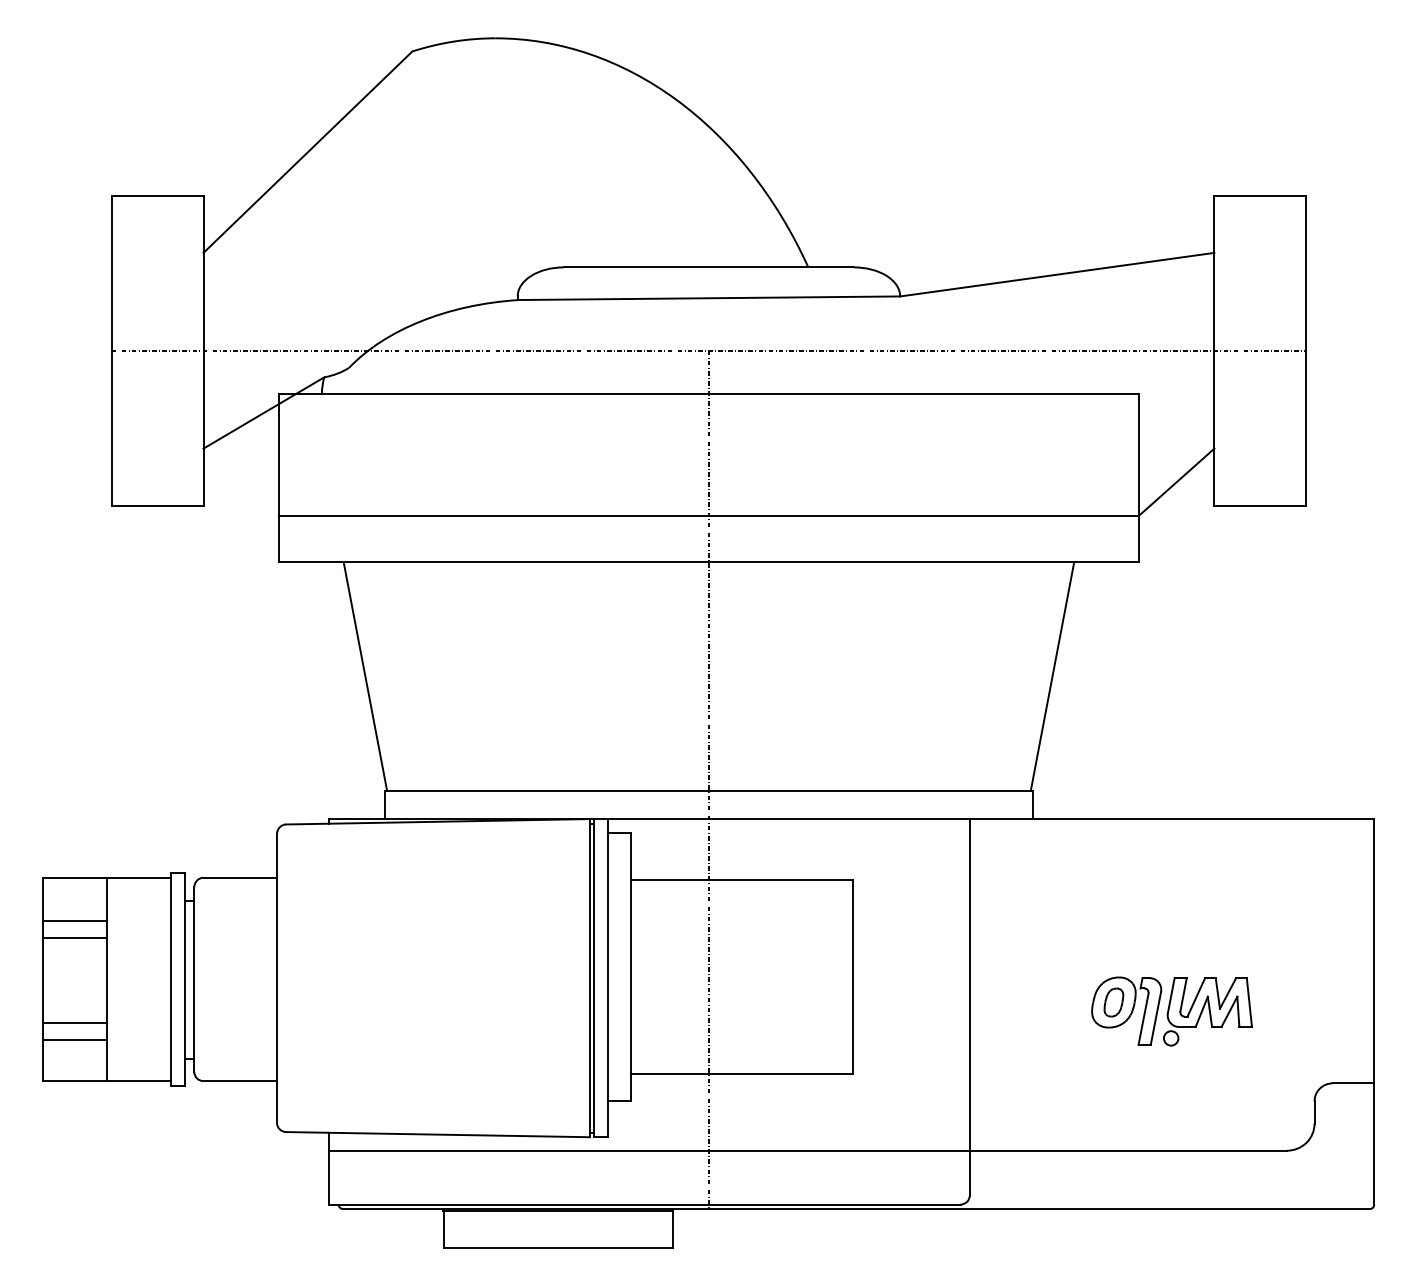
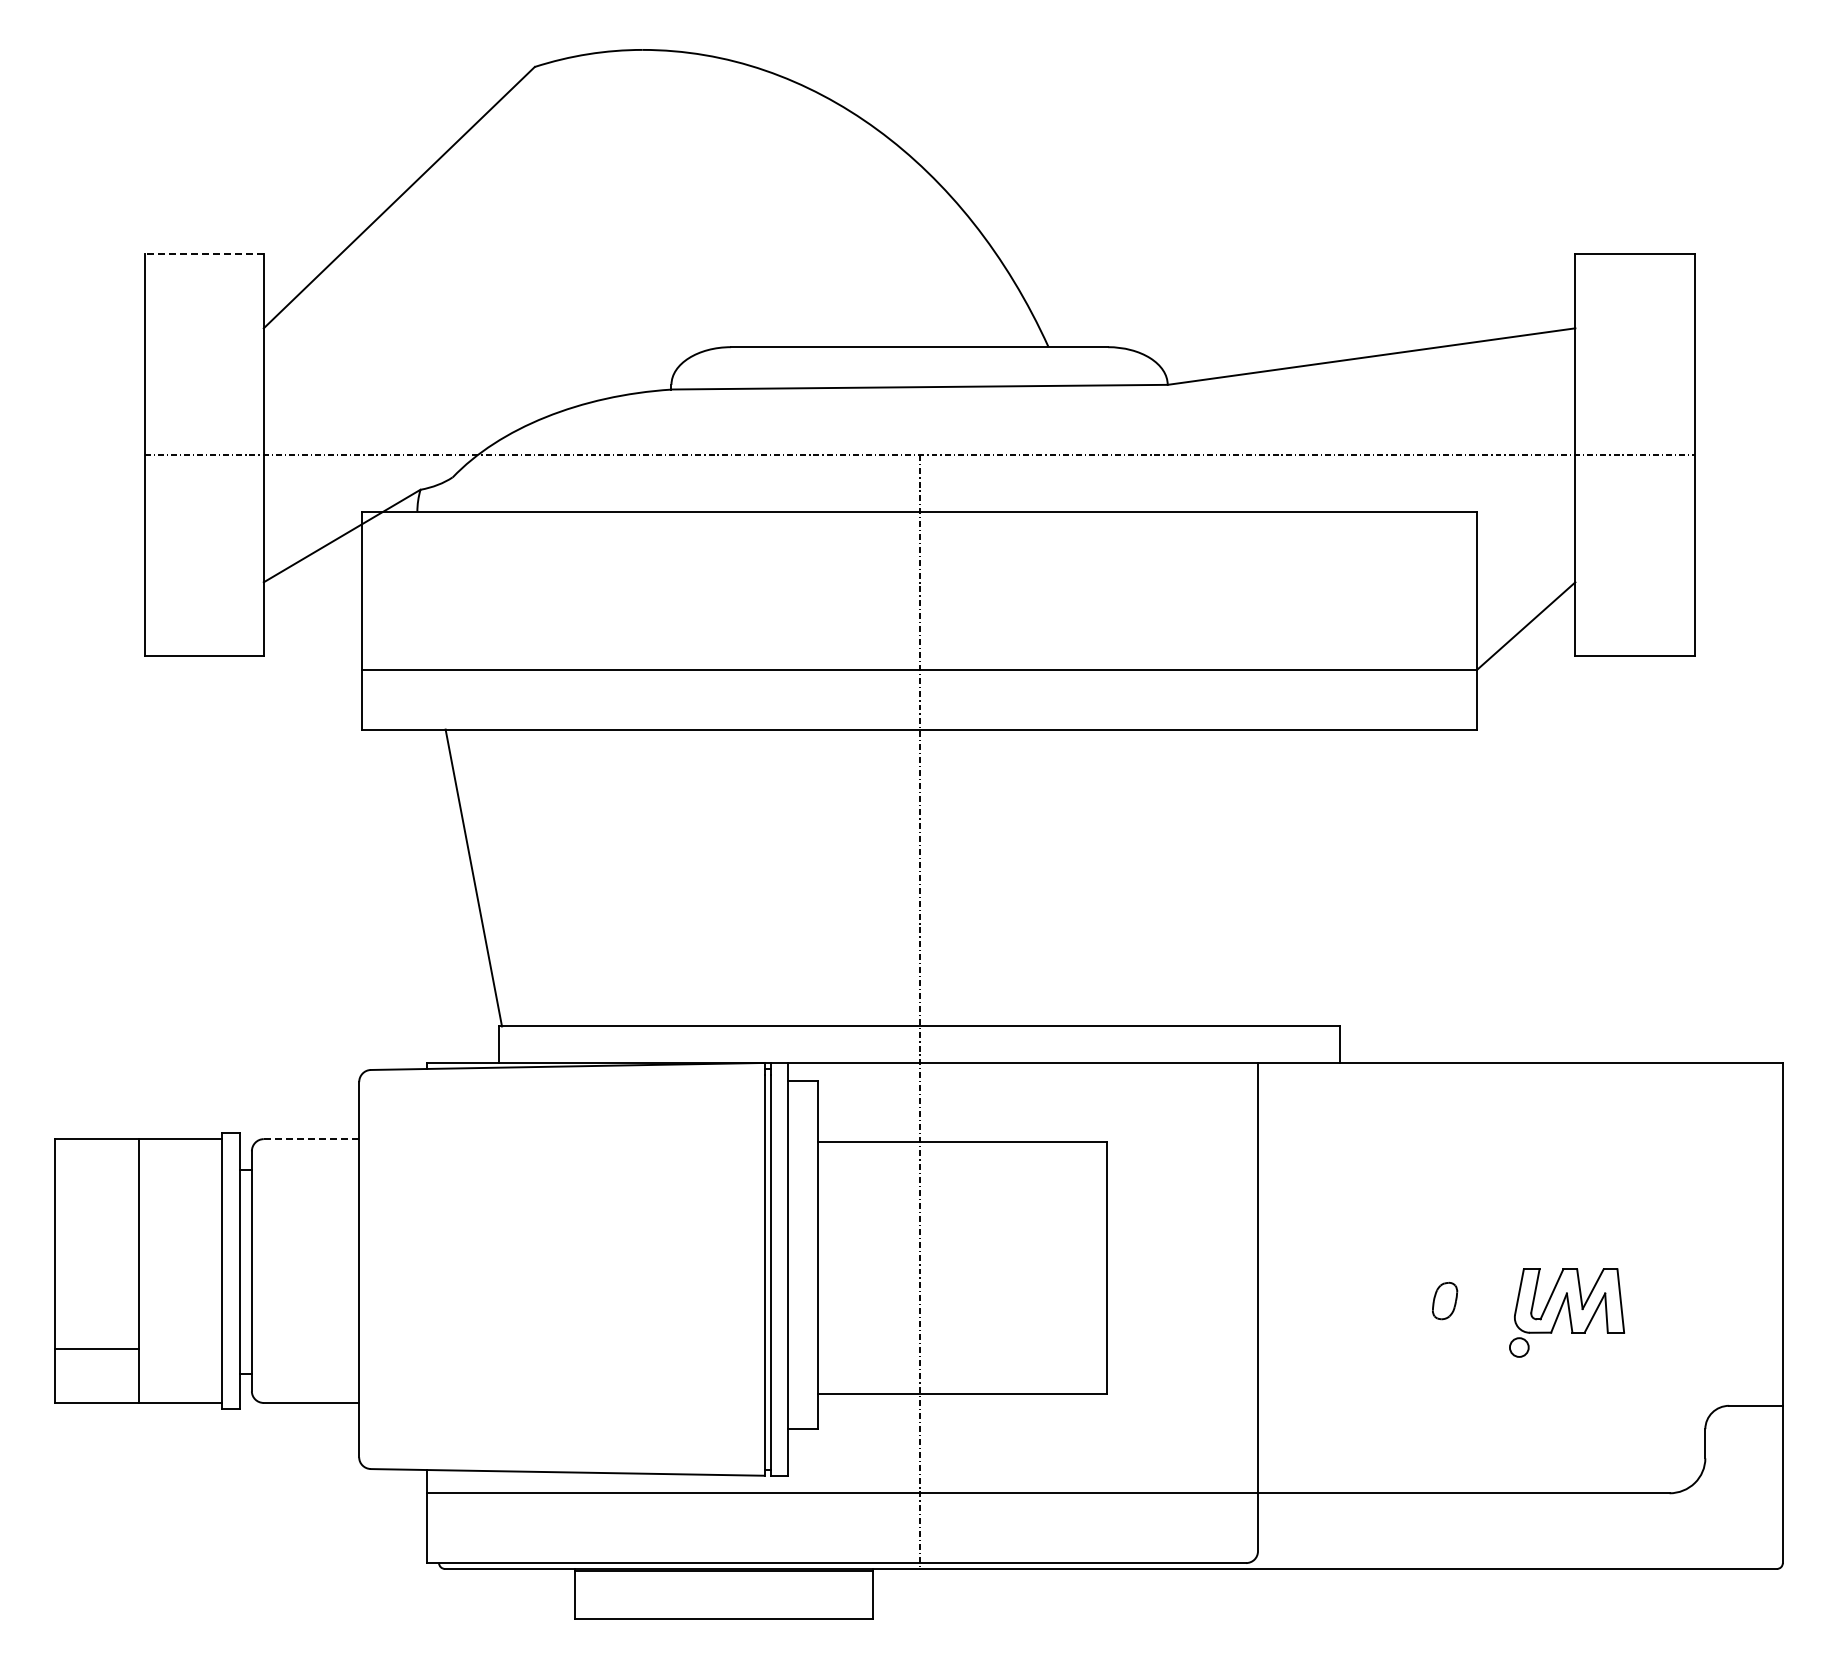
line: (157, 195) -> (204, 254), solid -> dashed
line: (1052, 676) -> (1365, 877), removed
line: (240, 878) -> (311, 1139), solid -> dashed
line: (74, 921) -> (96, 1195), removed
line: (74, 938) -> (96, 1217), removed
part: (1126, 1010) -> (1461, 1311), removed
line: (74, 1023) -> (96, 1328), removed

